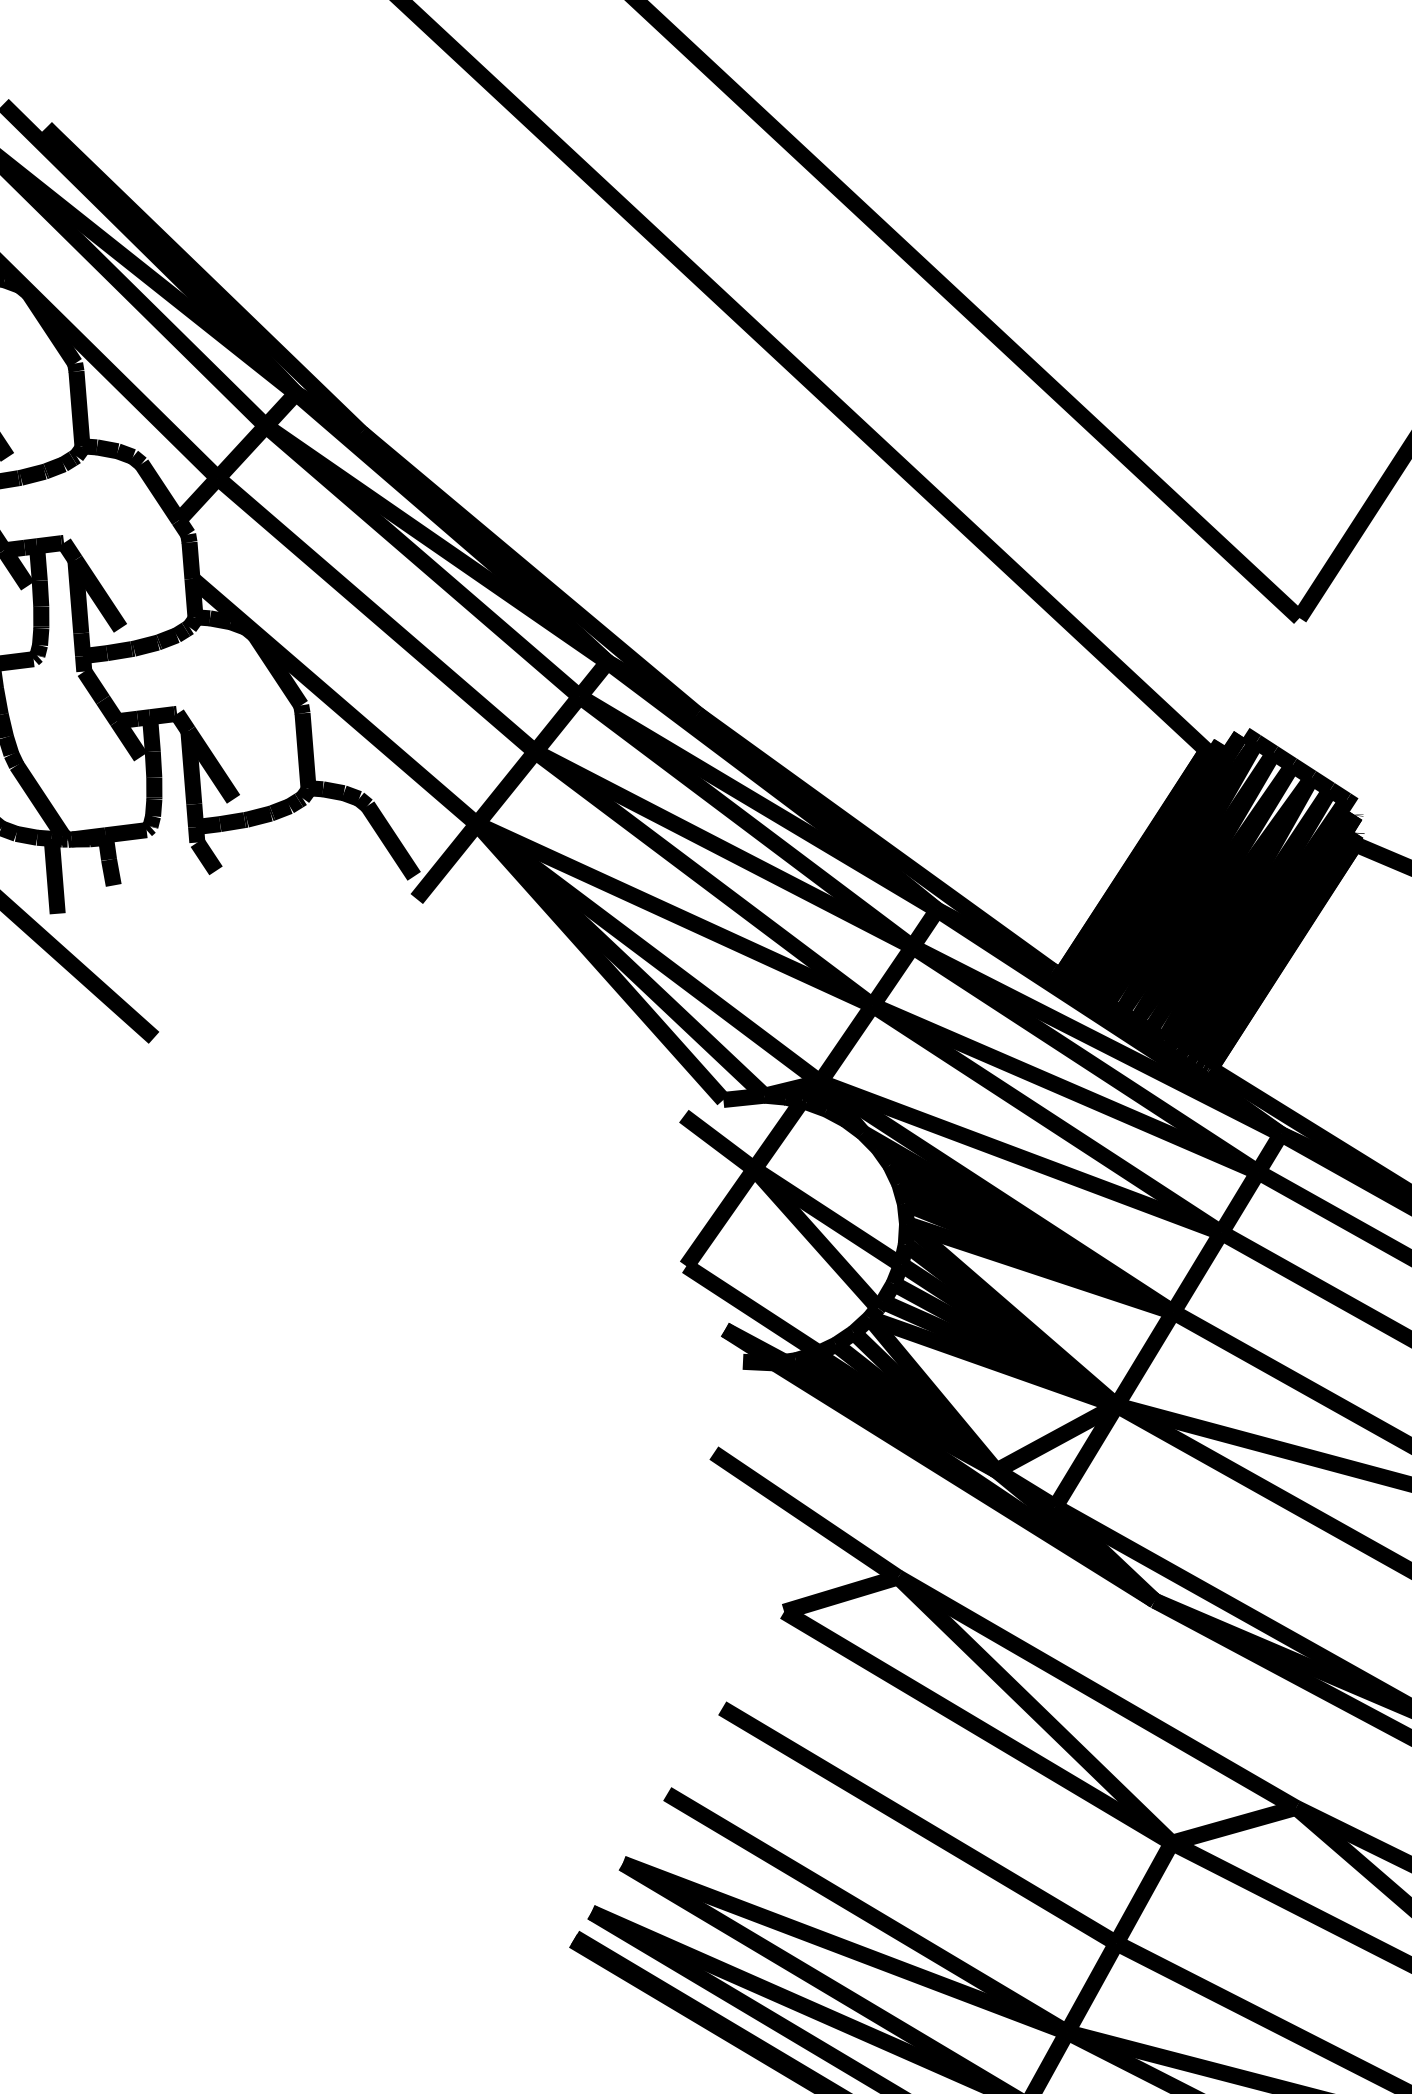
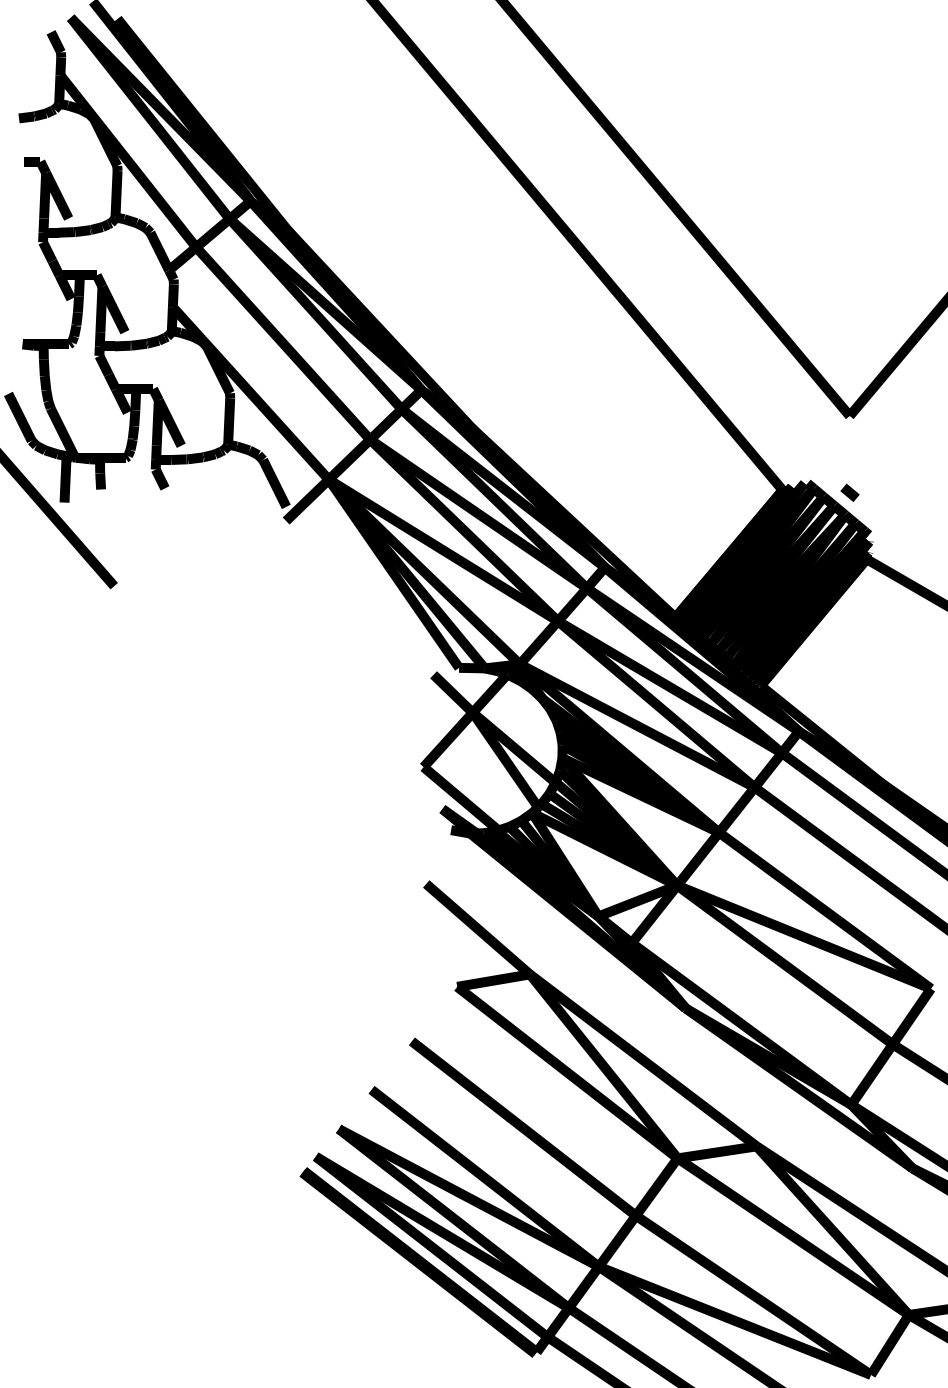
line: (1314, 740) -> (849, 492), added

